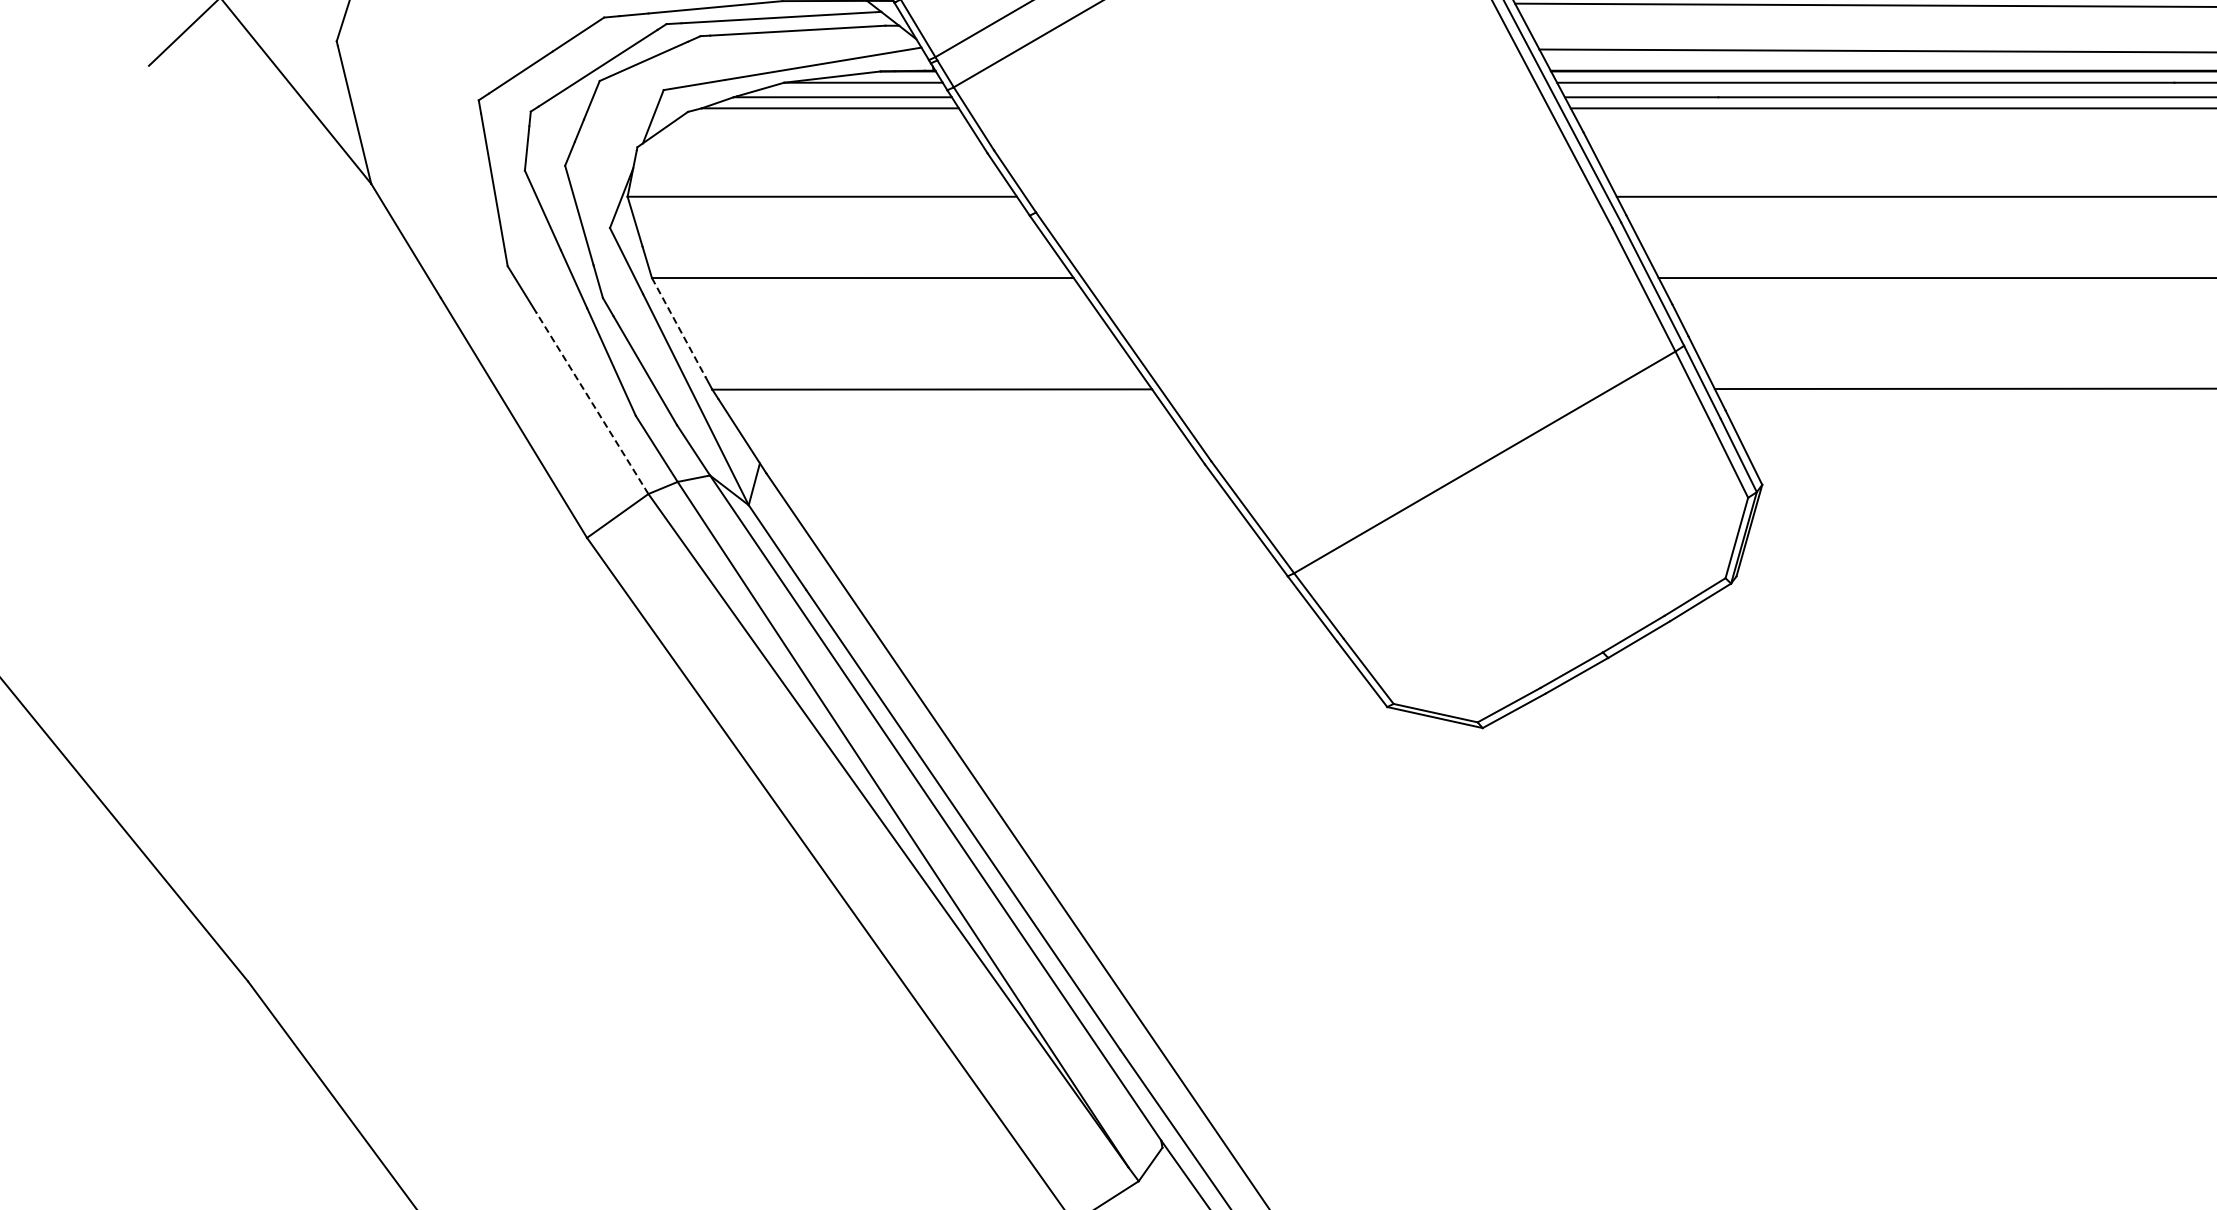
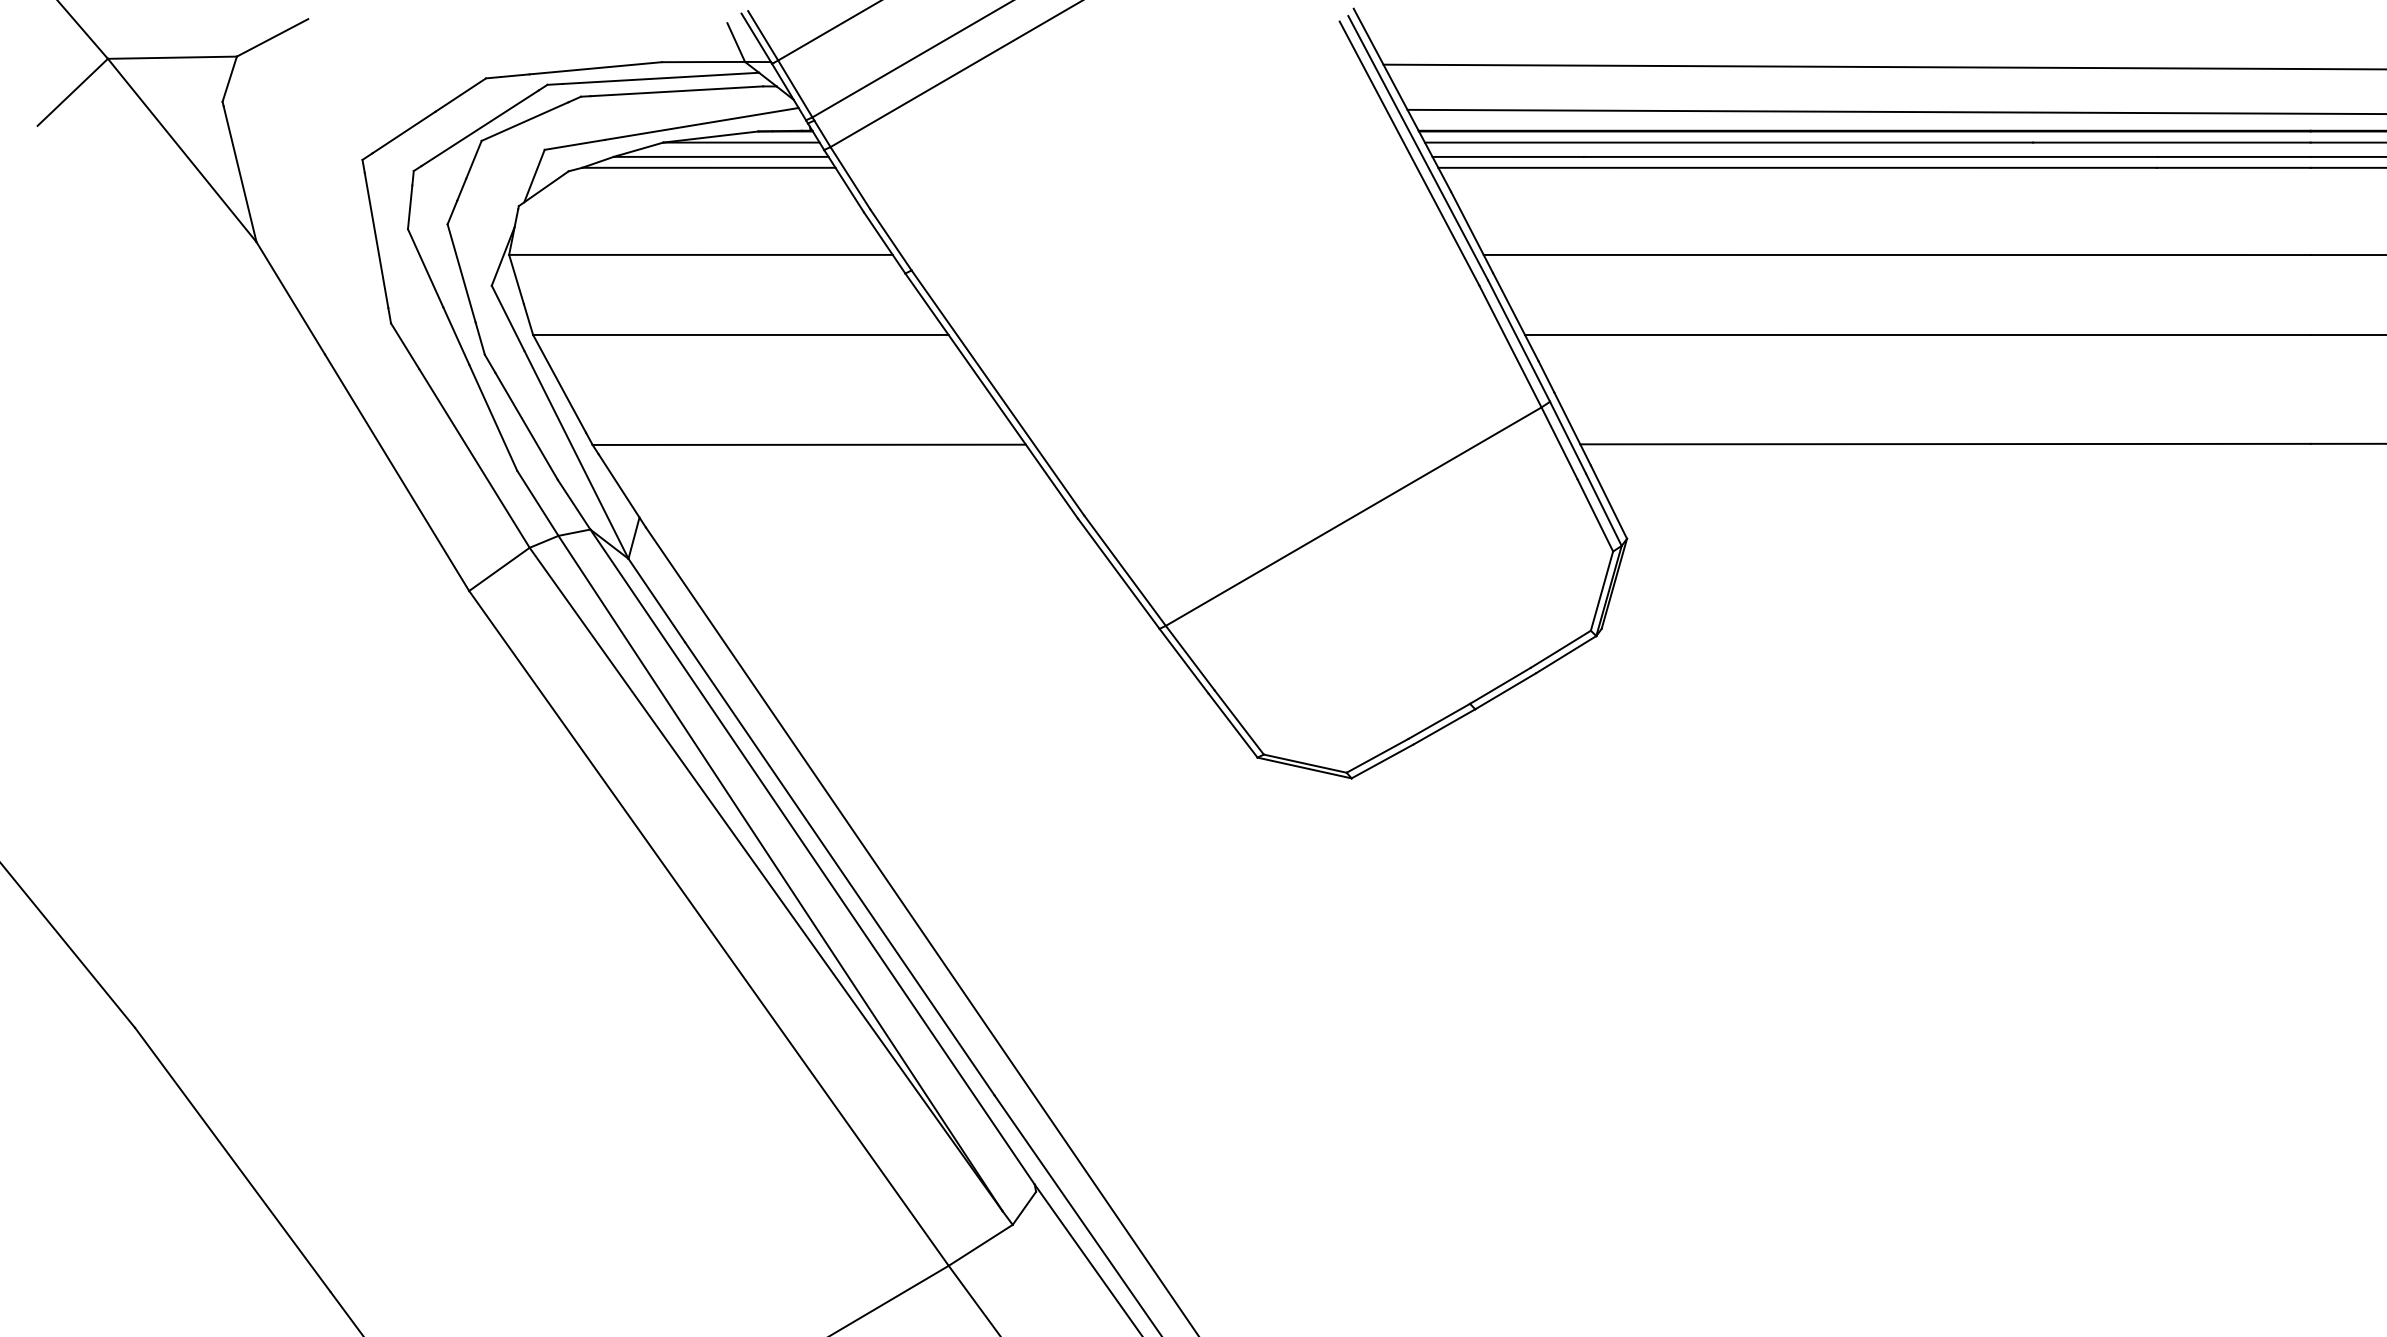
line: (678, 327) -> (559, 383), dashed -> solid
line: (592, 403) -> (474, 458), dashed -> solid

